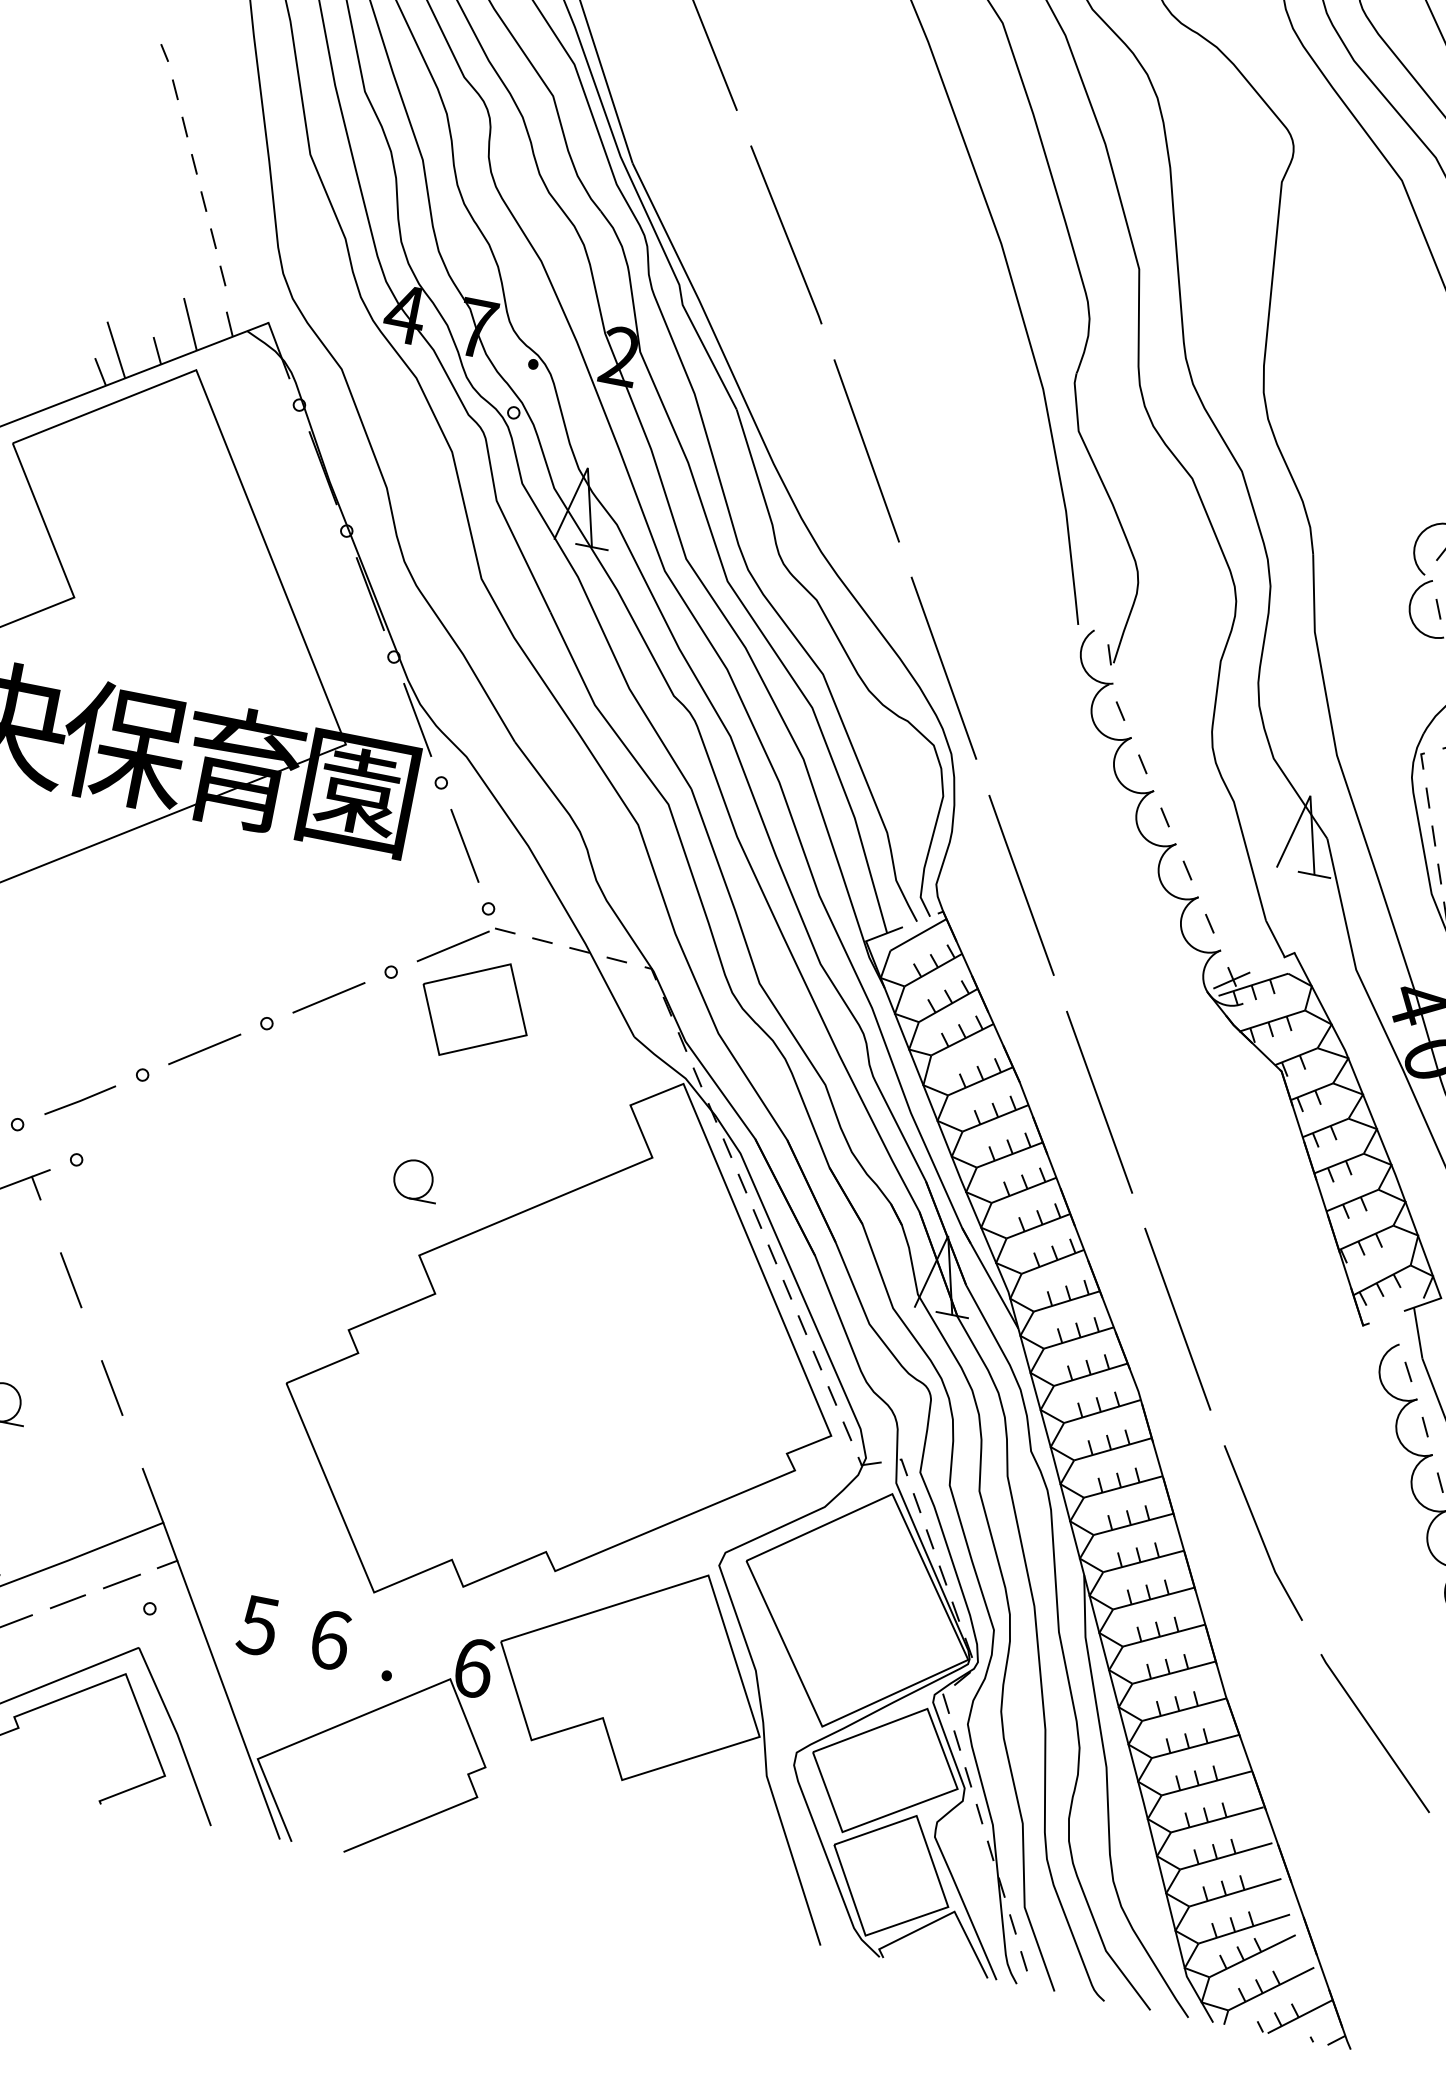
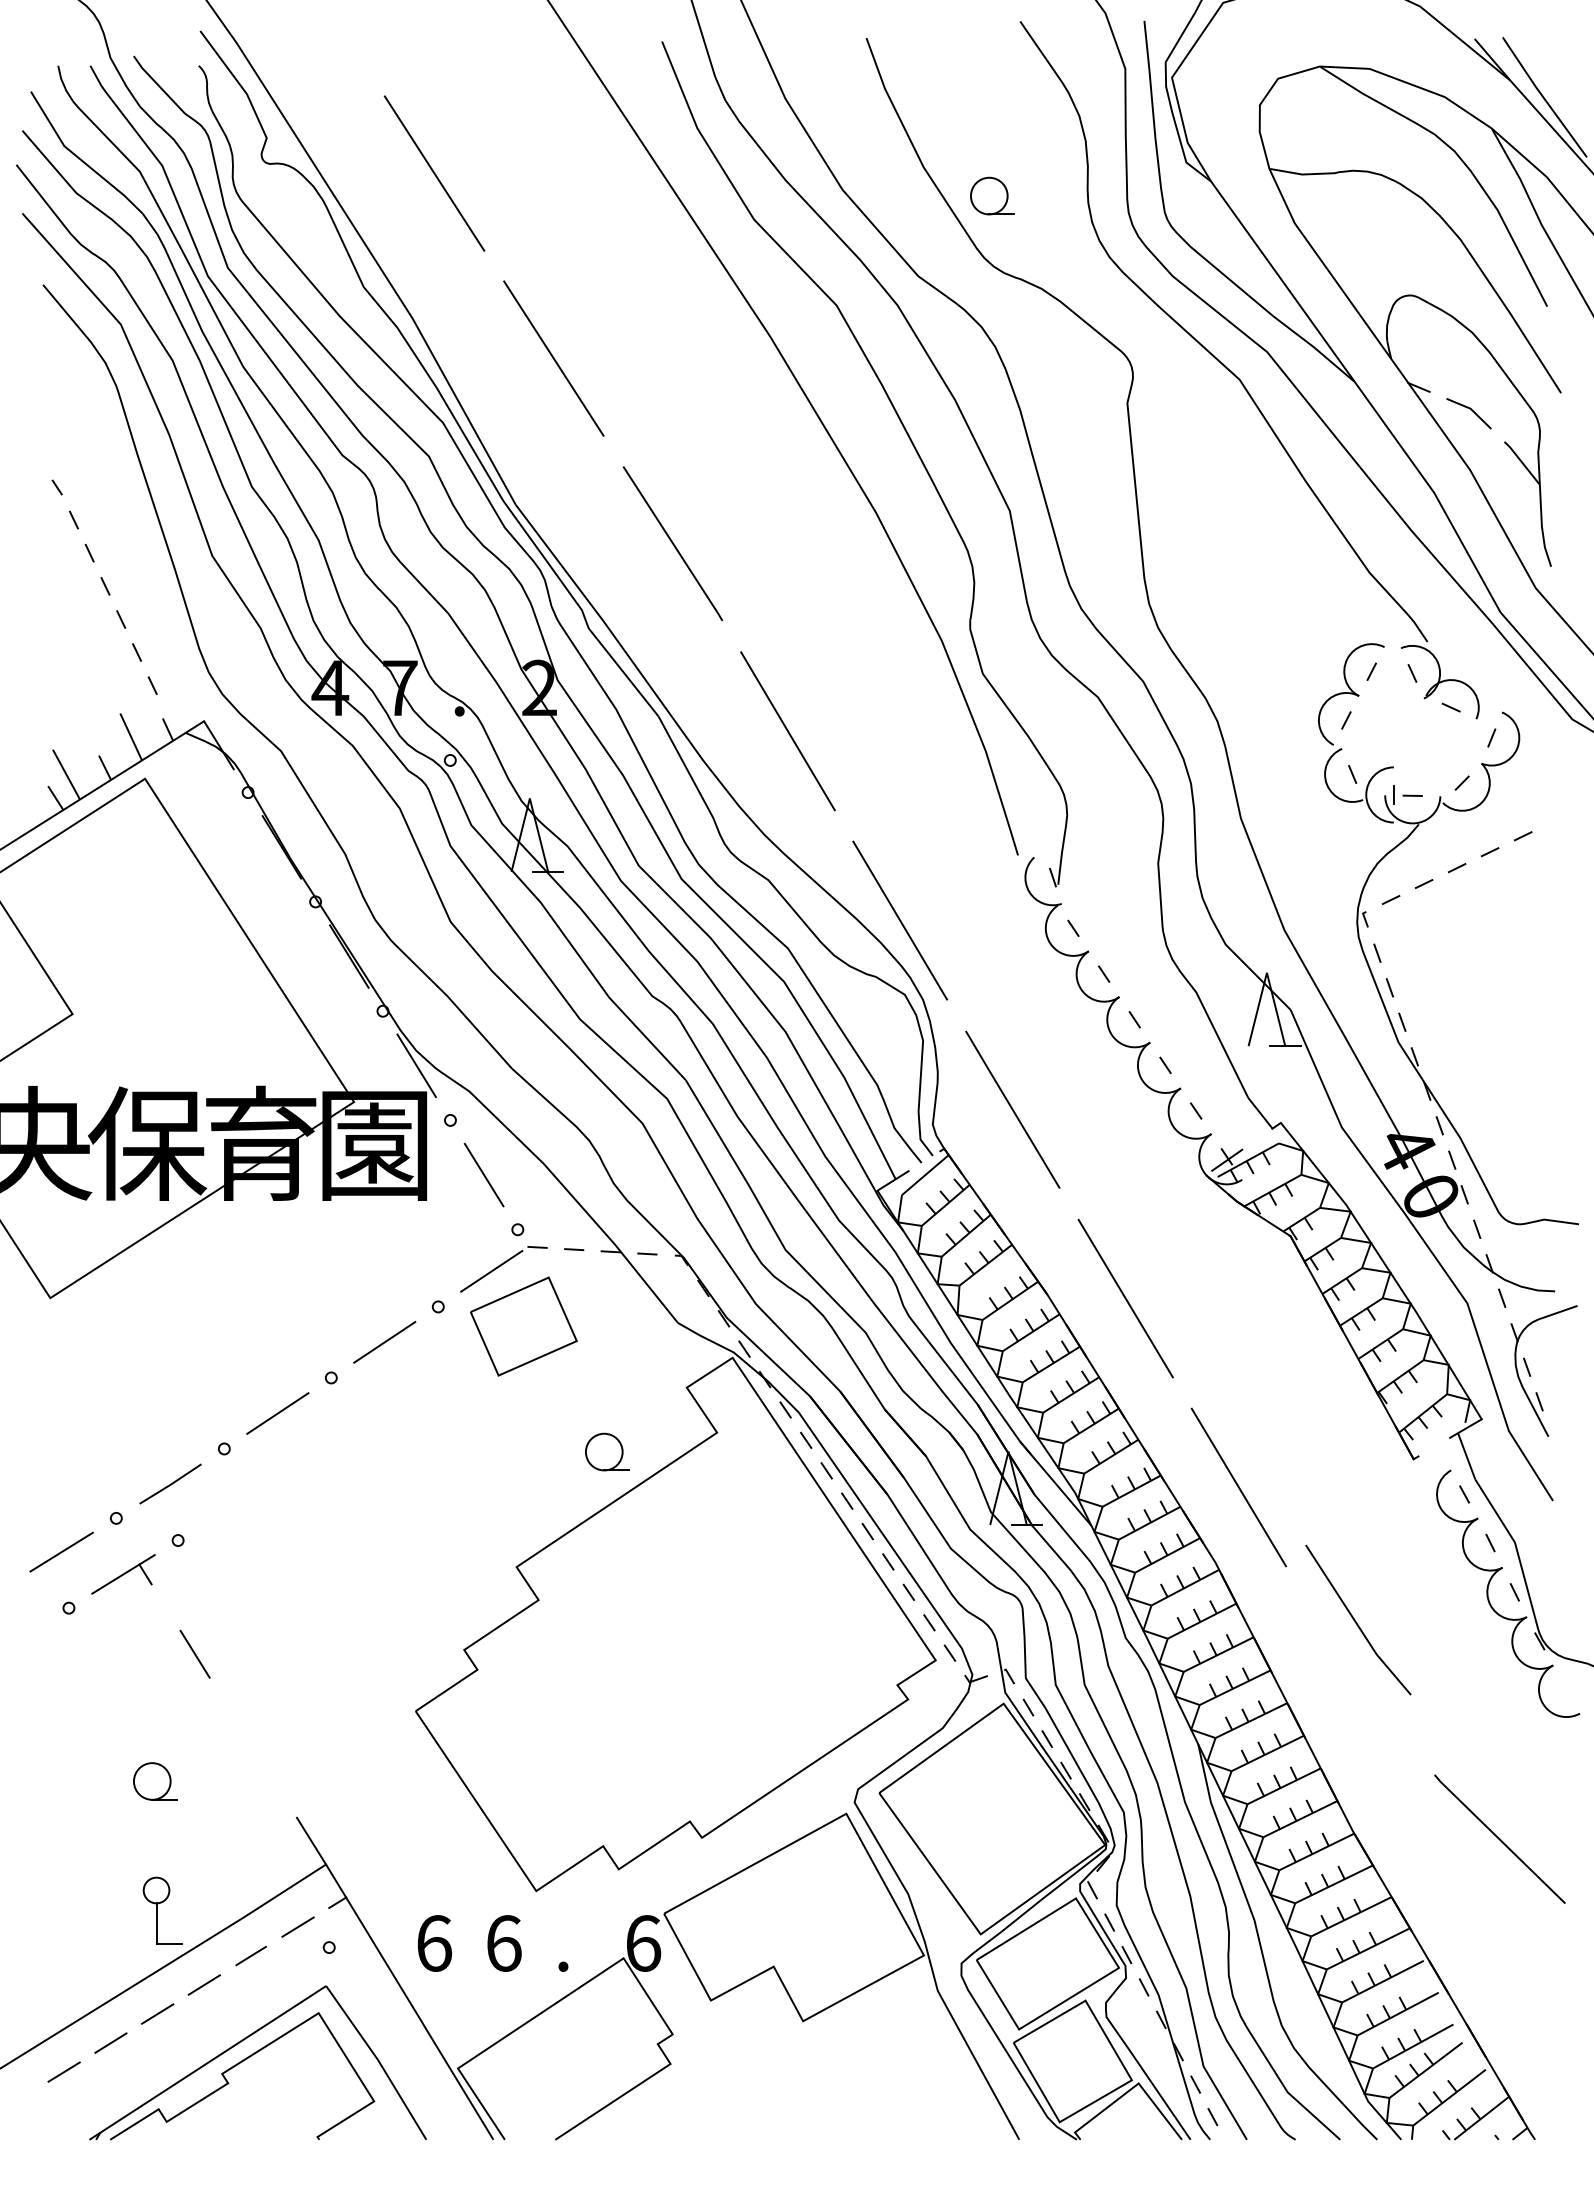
part: (416, 1179) -> (607, 1451), moved
line: (111, 1387) -> (252, 1747), removed
line: (1261, 1534) -> (1356, 1621), moved
text: (257, 1625) -> (433, 1943), 5 -> 6

